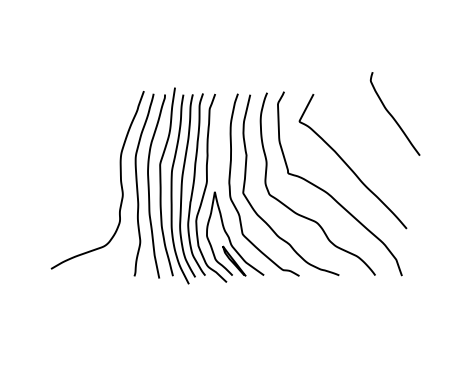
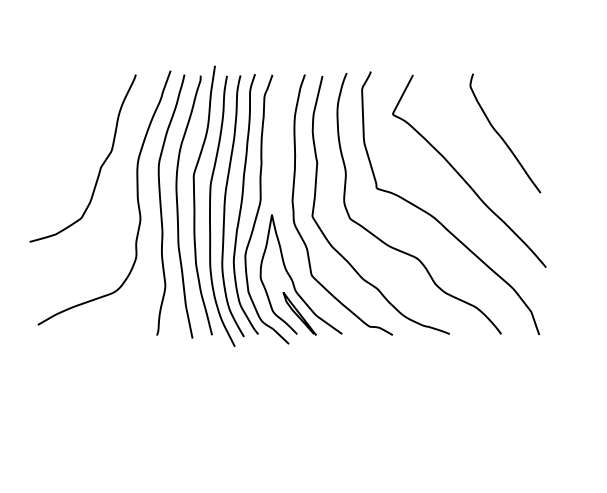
curve: (392, 115) -> (501, 135), moved
curve: (94, 157) -> (99, 165), added

